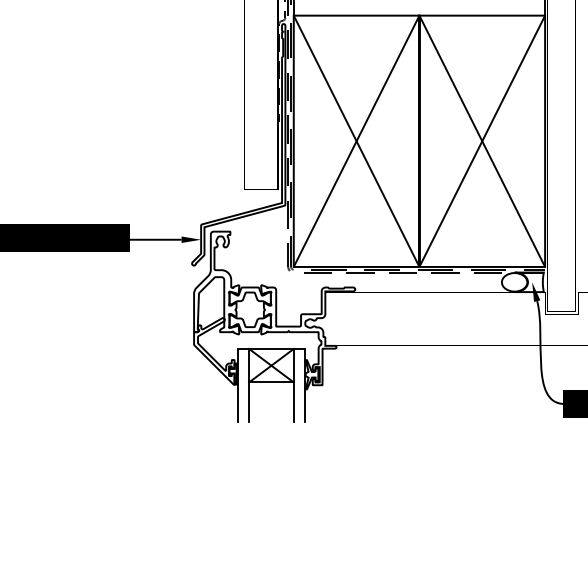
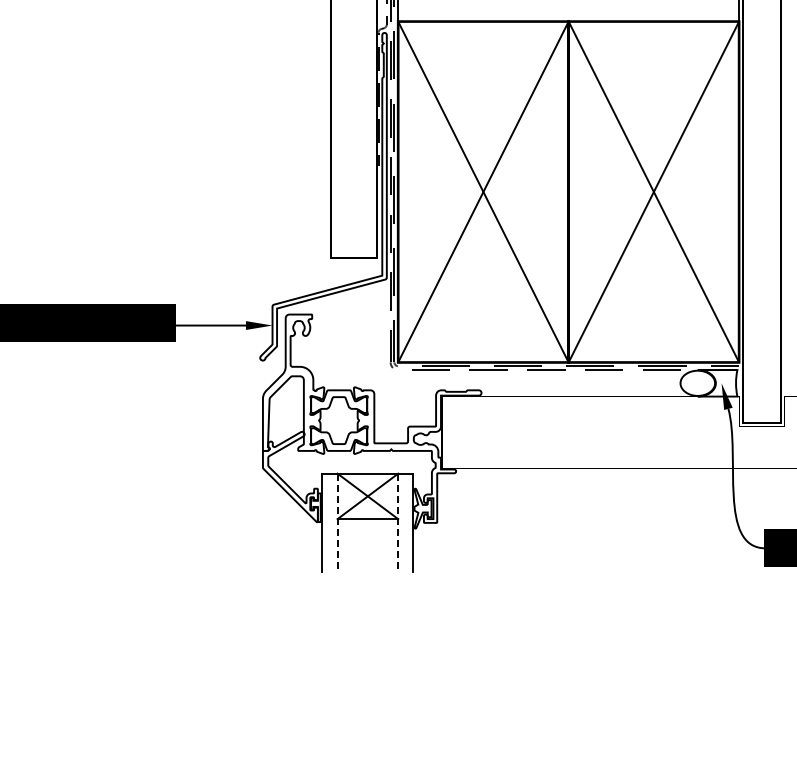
line: (249, 385) -> (337, 523), solid -> dashed
line: (294, 385) -> (398, 523), solid -> dashed

